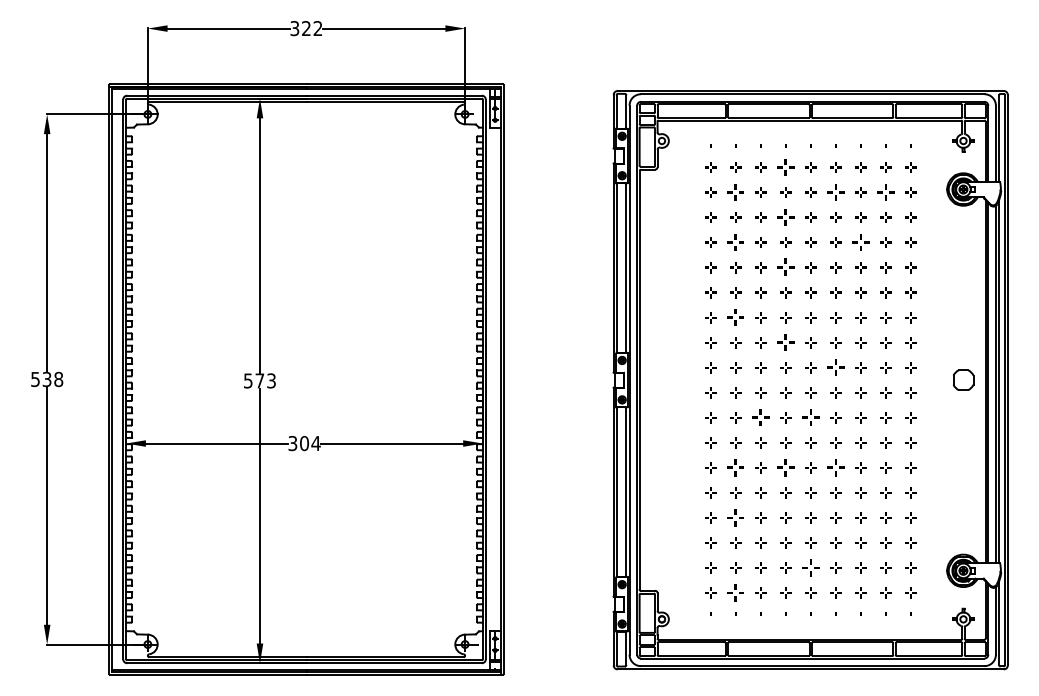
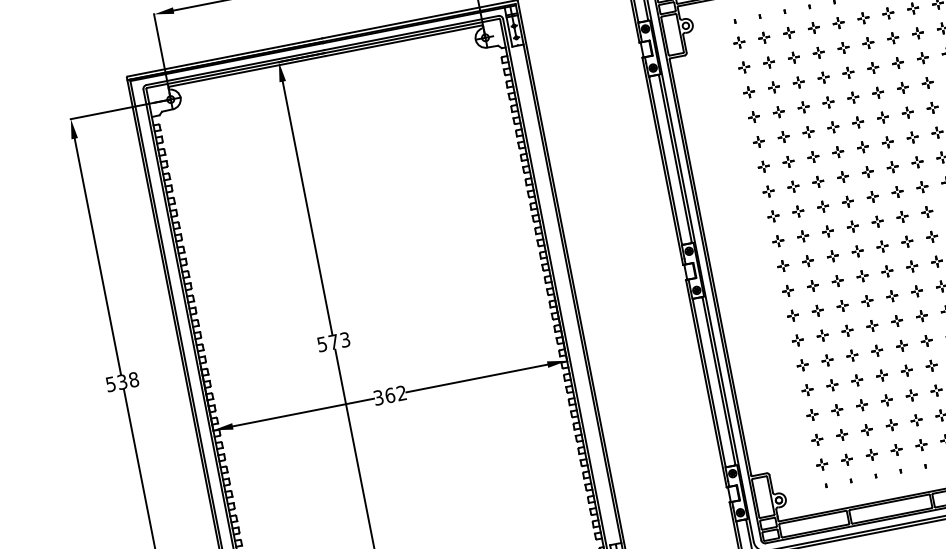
part: (785, 167) -> (813, 28), size x0.62
part: (735, 192) -> (768, 62), size x0.62
part: (835, 192) -> (868, 43), size x0.62
part: (885, 192) -> (917, 33), size x0.62
part: (785, 217) -> (823, 77), size x0.62
part: (735, 242) -> (778, 112), size x0.62
part: (860, 242) -> (902, 87), size x0.62
part: (785, 267) -> (833, 127), size x0.62
part: (735, 317) -> (793, 186), size x0.62
part: (785, 342) -> (847, 201), size x0.62
part: (835, 367) -> (902, 216), size x0.62
part: (760, 417) -> (837, 280), size x0.62
part: (810, 417) -> (887, 271), size x0.62
text: (310, 442) -> (395, 393), 304 -> 362
part: (735, 467) -> (822, 335), size x0.62
part: (785, 467) -> (871, 325), size x0.62
part: (835, 467) -> (921, 315), size x0.62
part: (735, 517) -> (832, 385), size x0.62
part: (810, 567) -> (916, 420), size x0.62
part: (735, 592) -> (846, 459), size x0.62

